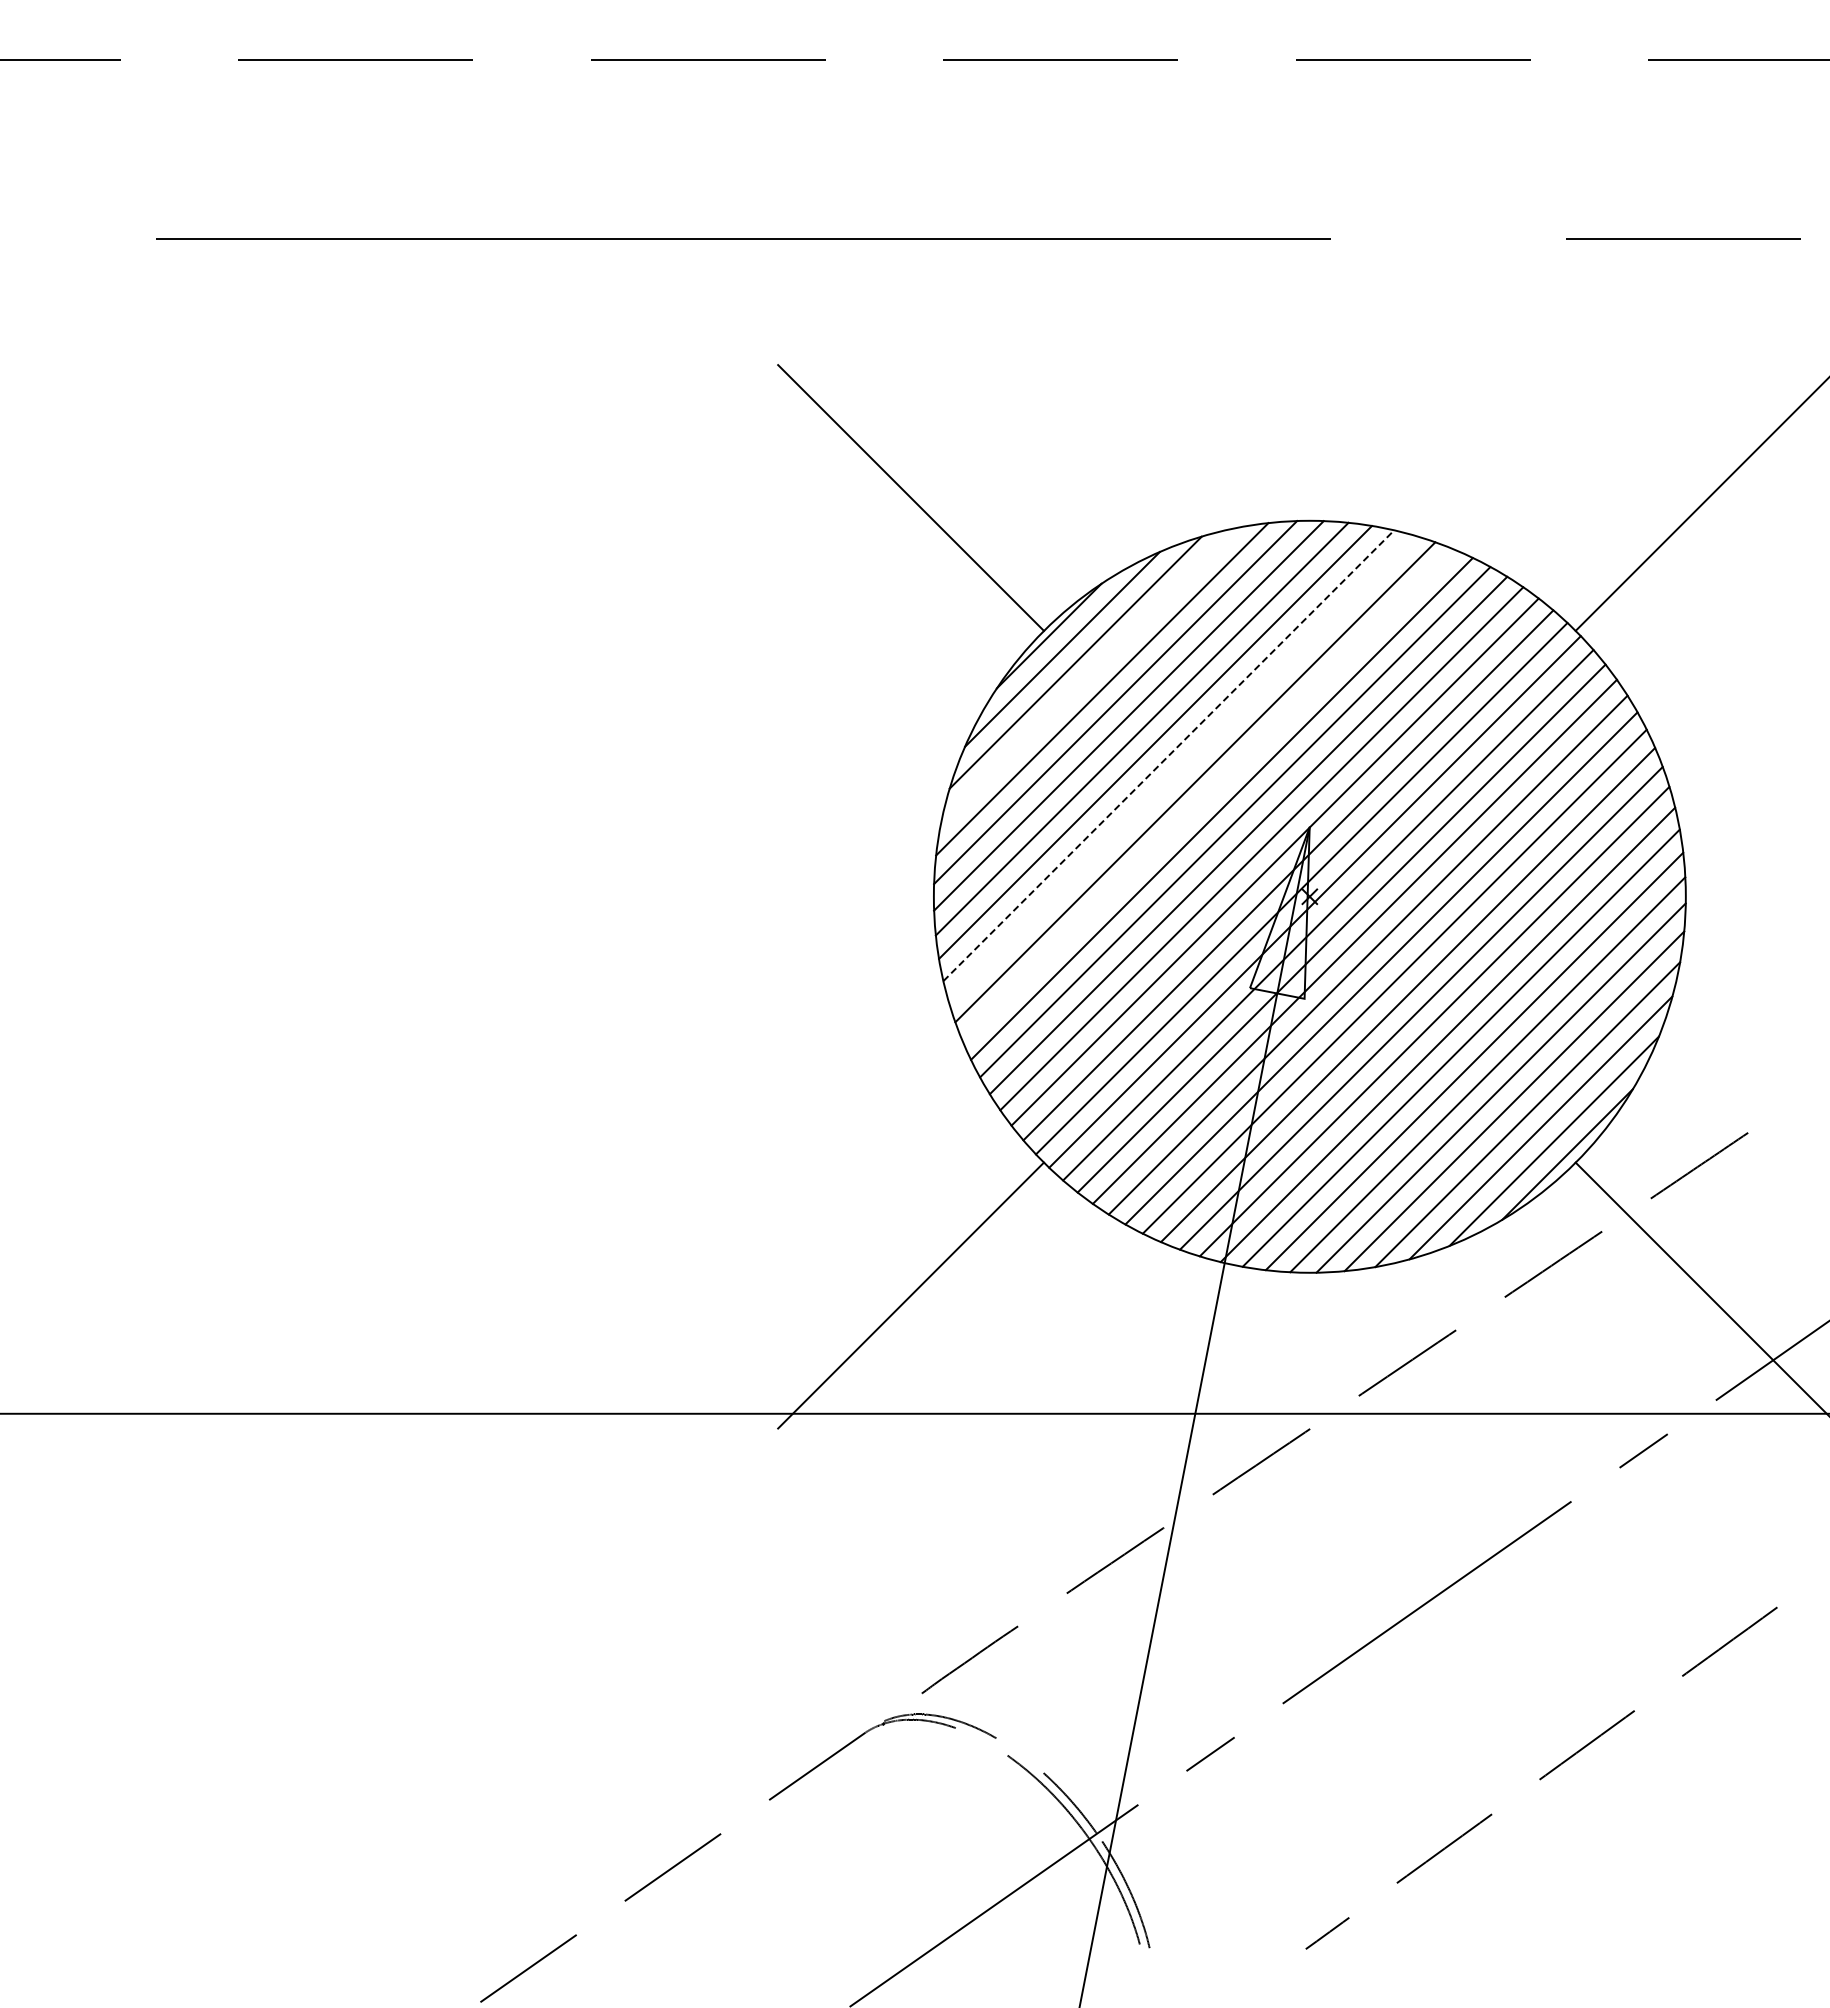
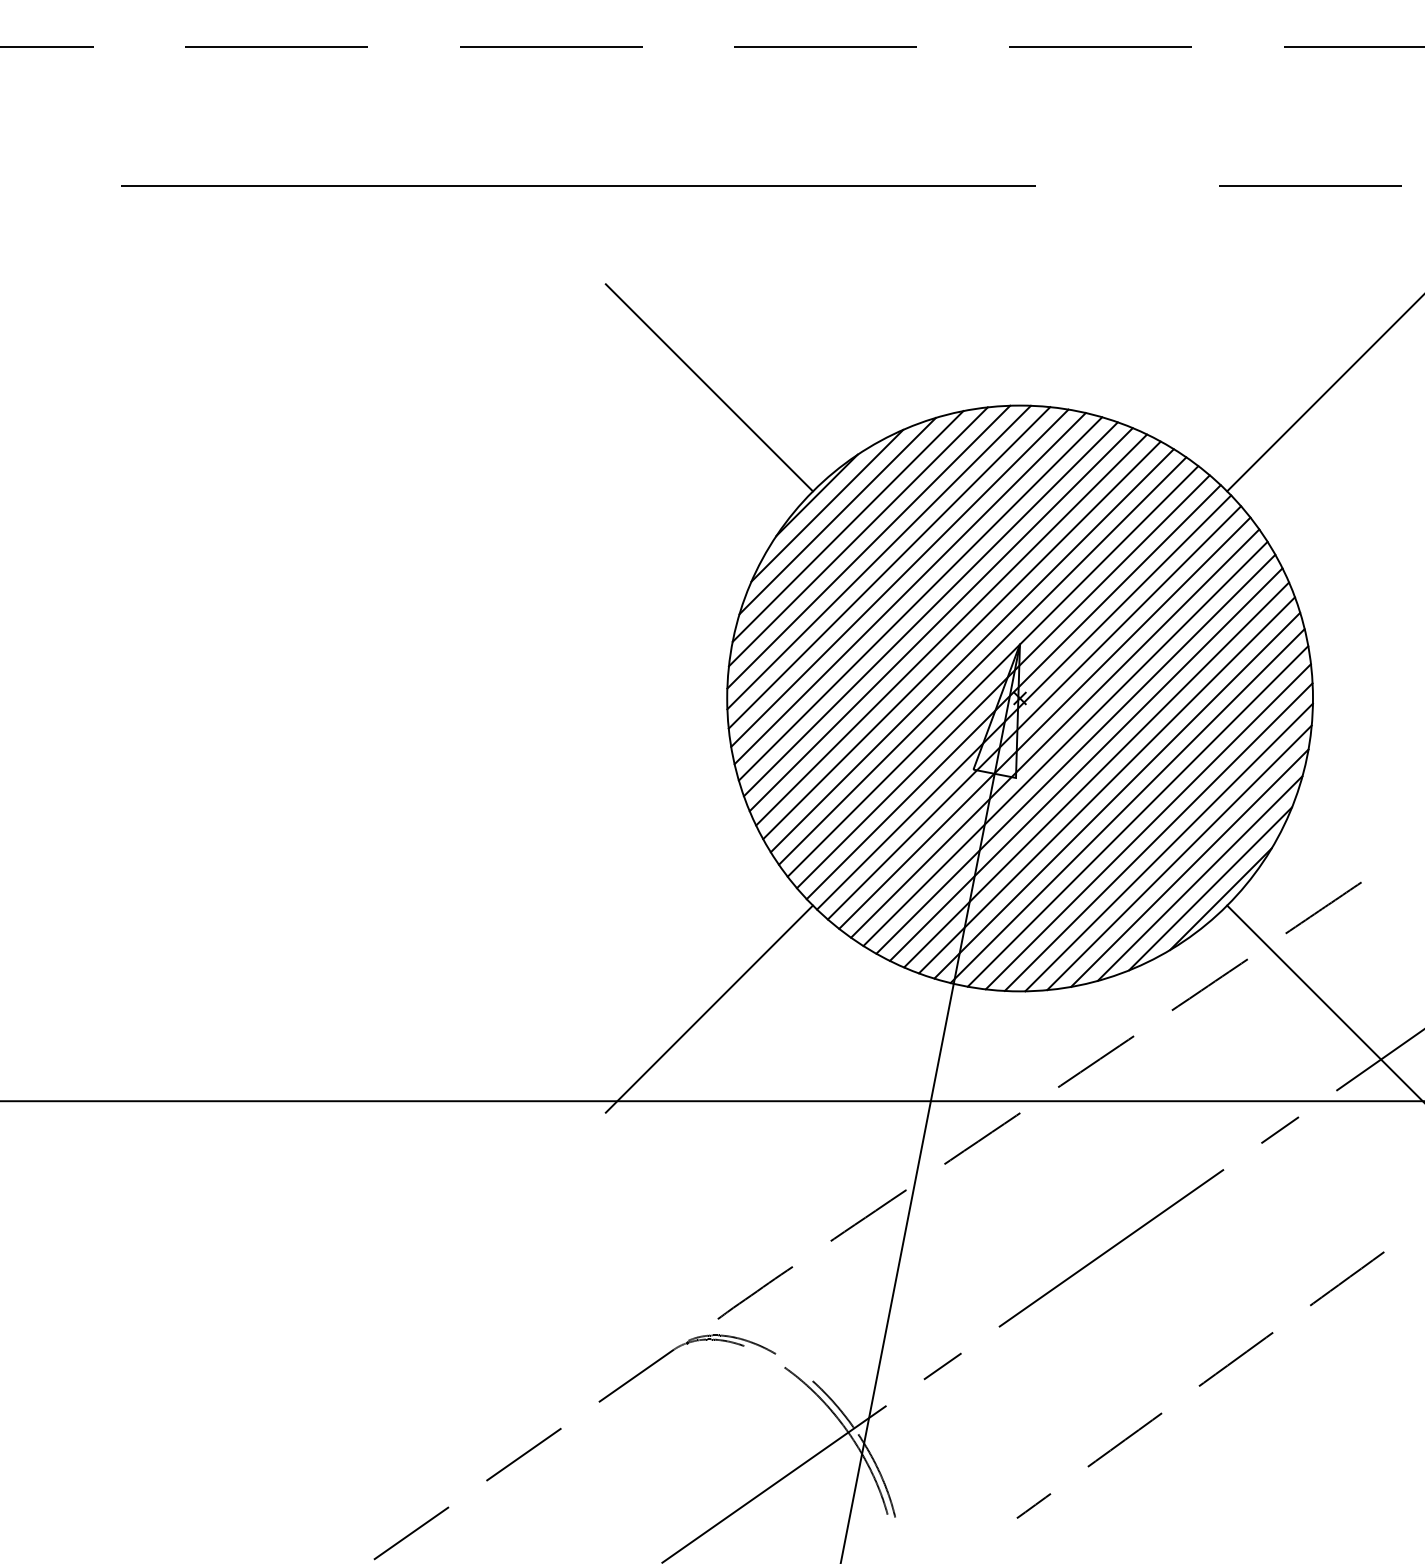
line: (1088, 675) -> (847, 526), added
line: (1168, 755) -> (909, 588), dashed -> solid
line: (1181, 768) -> (920, 598), added
line: (1208, 795) -> (941, 619), added

